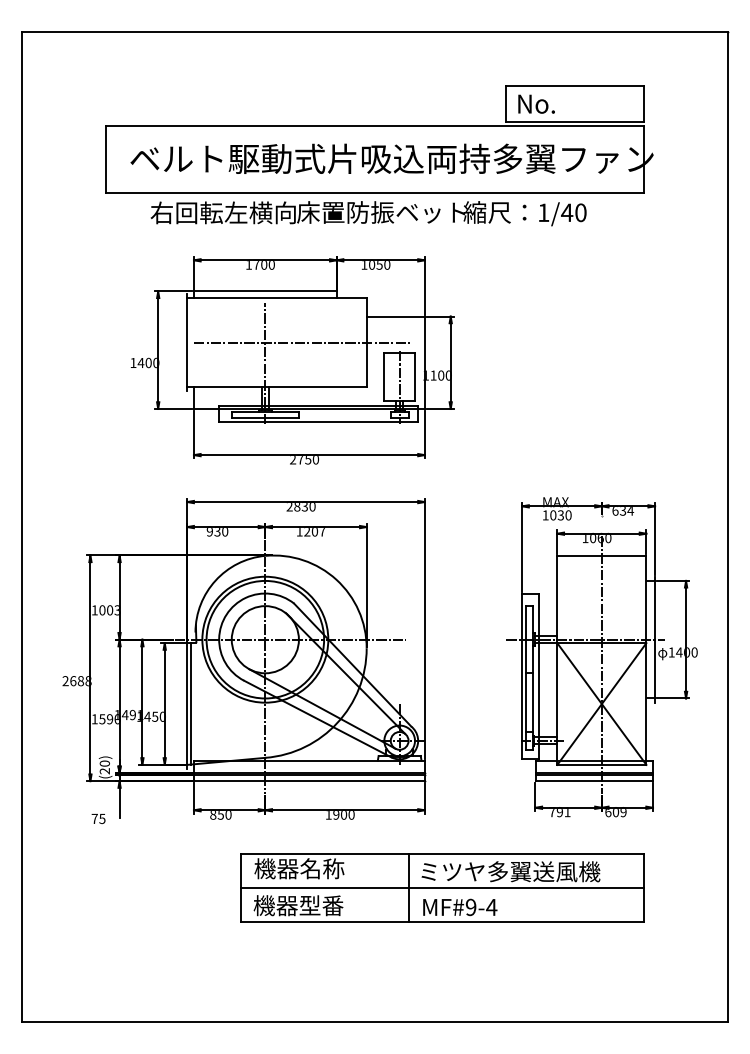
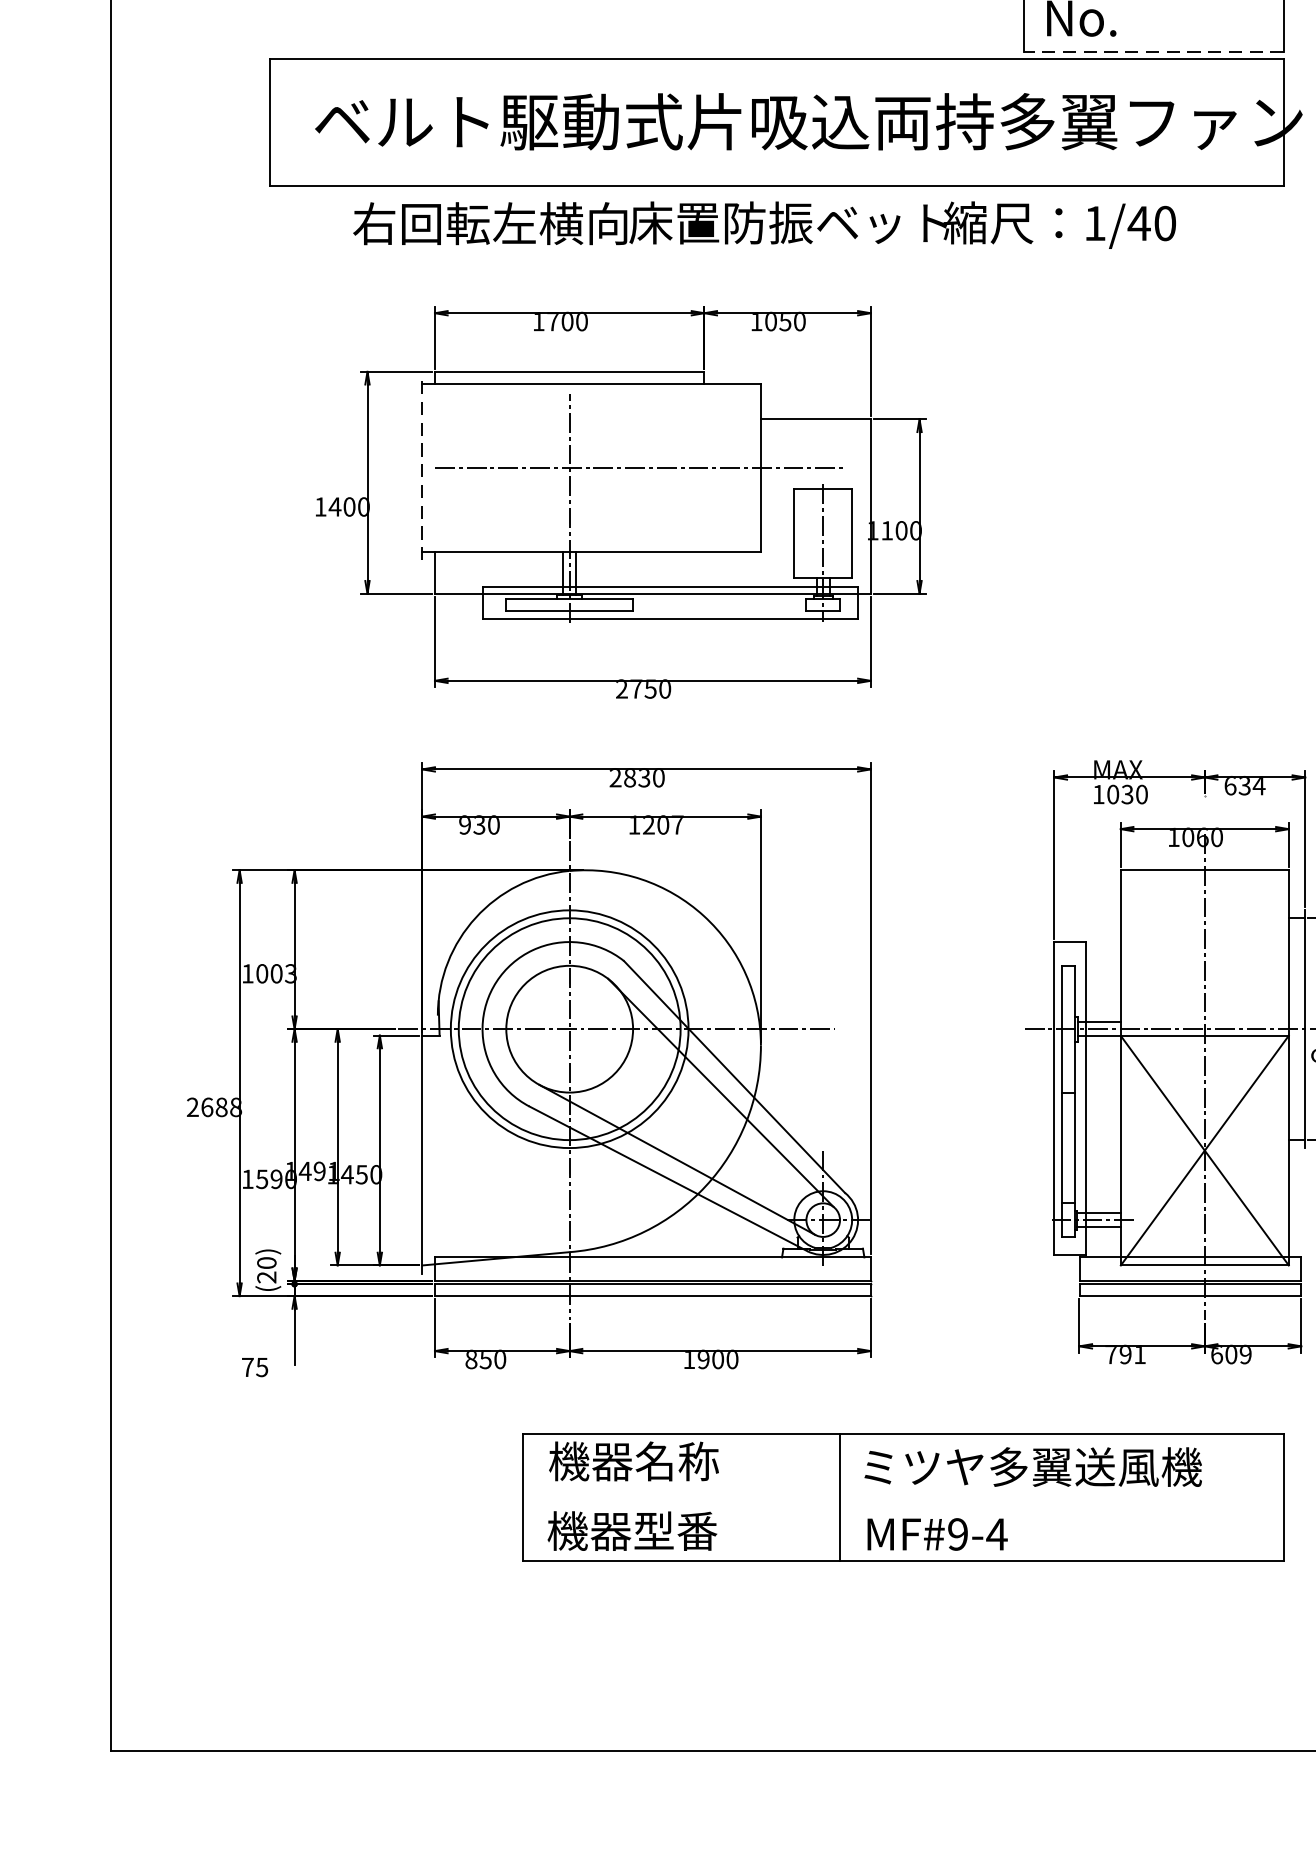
line: (574, 121) -> (1153, 51), solid -> dashed
line: (187, 342) -> (422, 468), solid -> dashed
line: (191, 703) -> (430, 1149), removed
line: (441, 888) -> (902, 1498), removed

